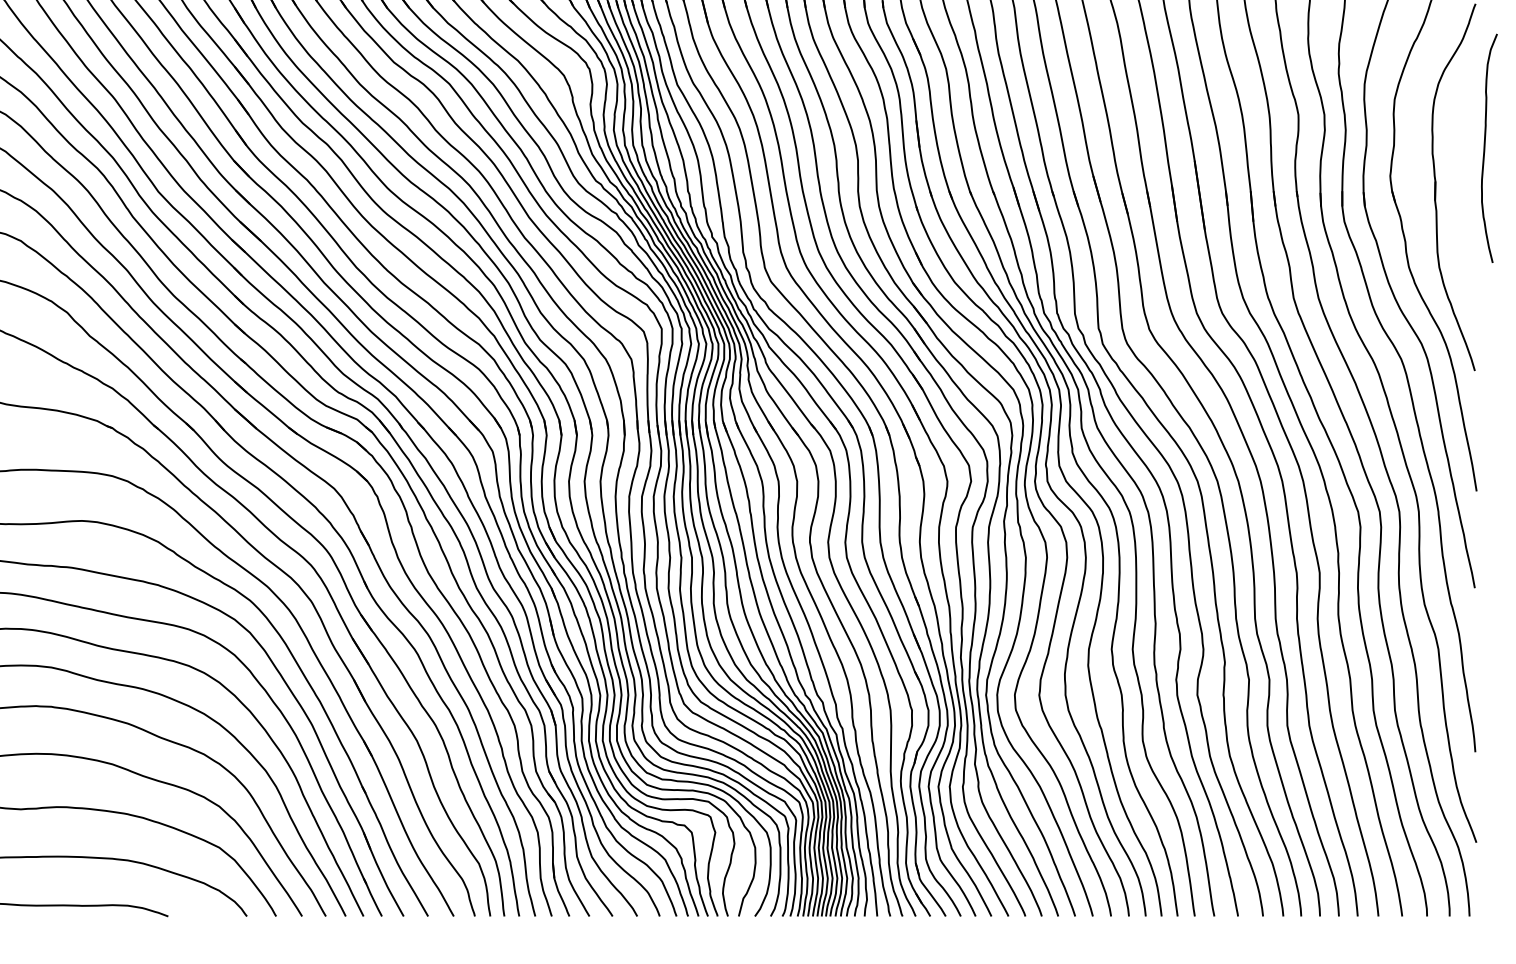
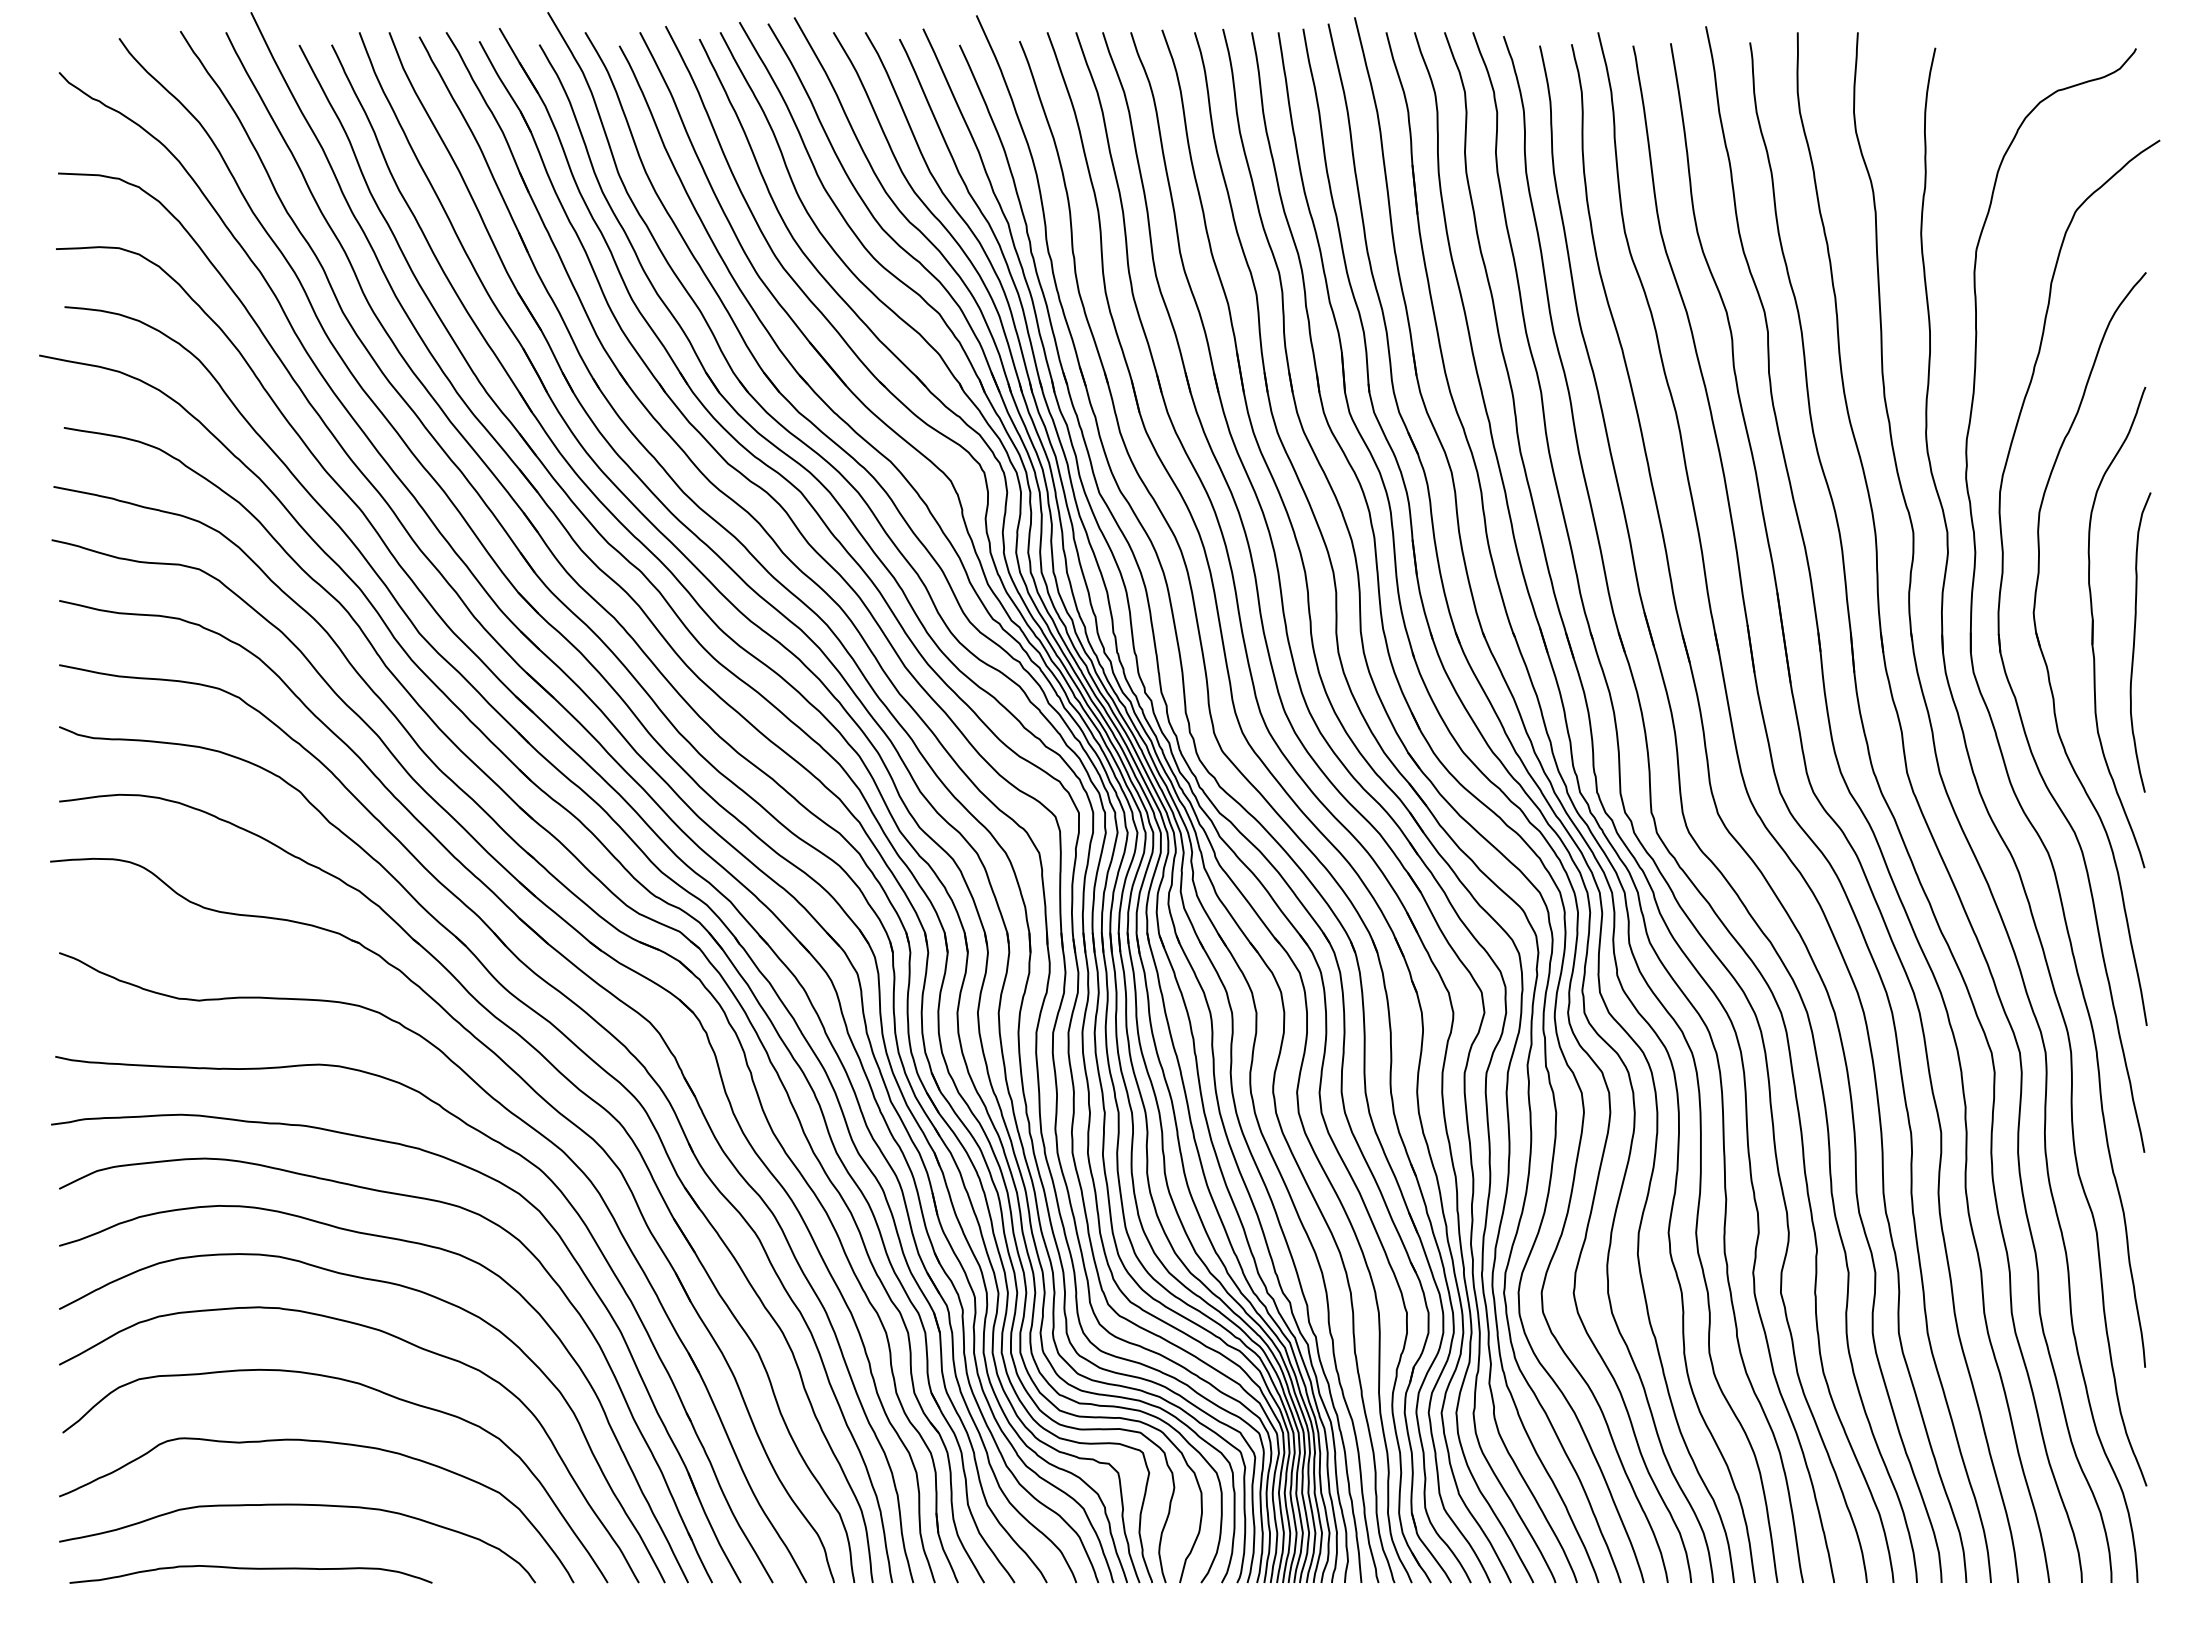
curve: (1485, 146) -> (2135, 640), moved

